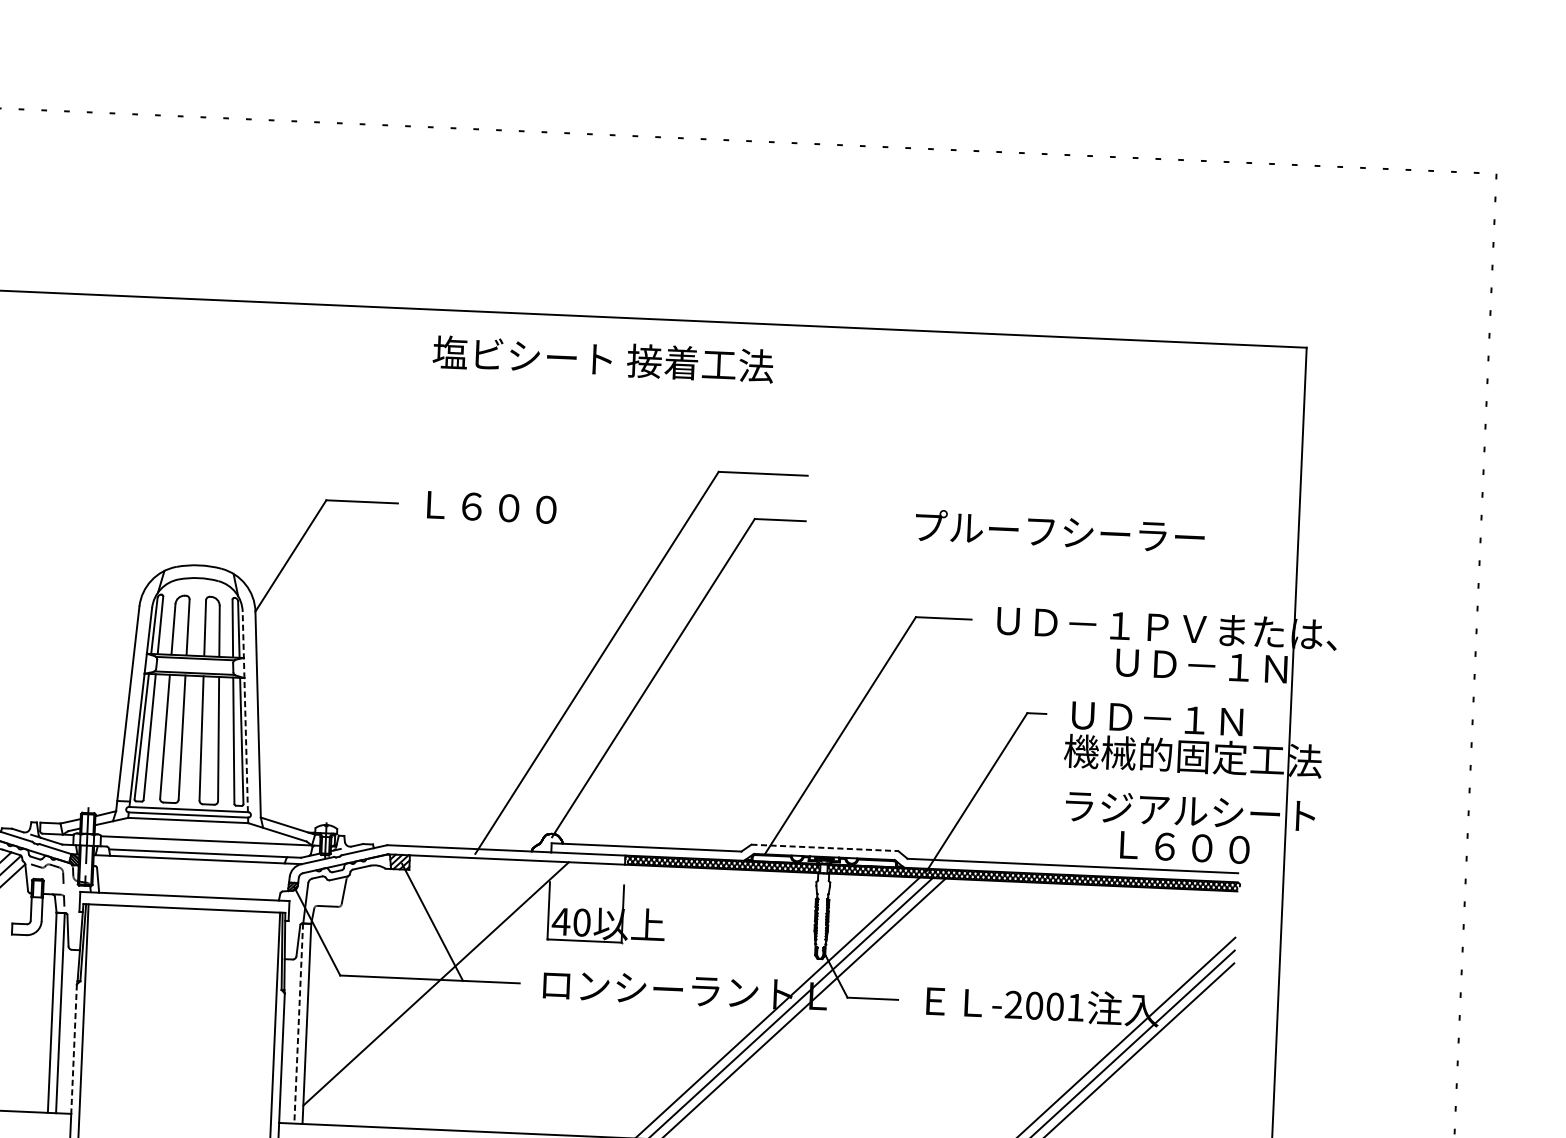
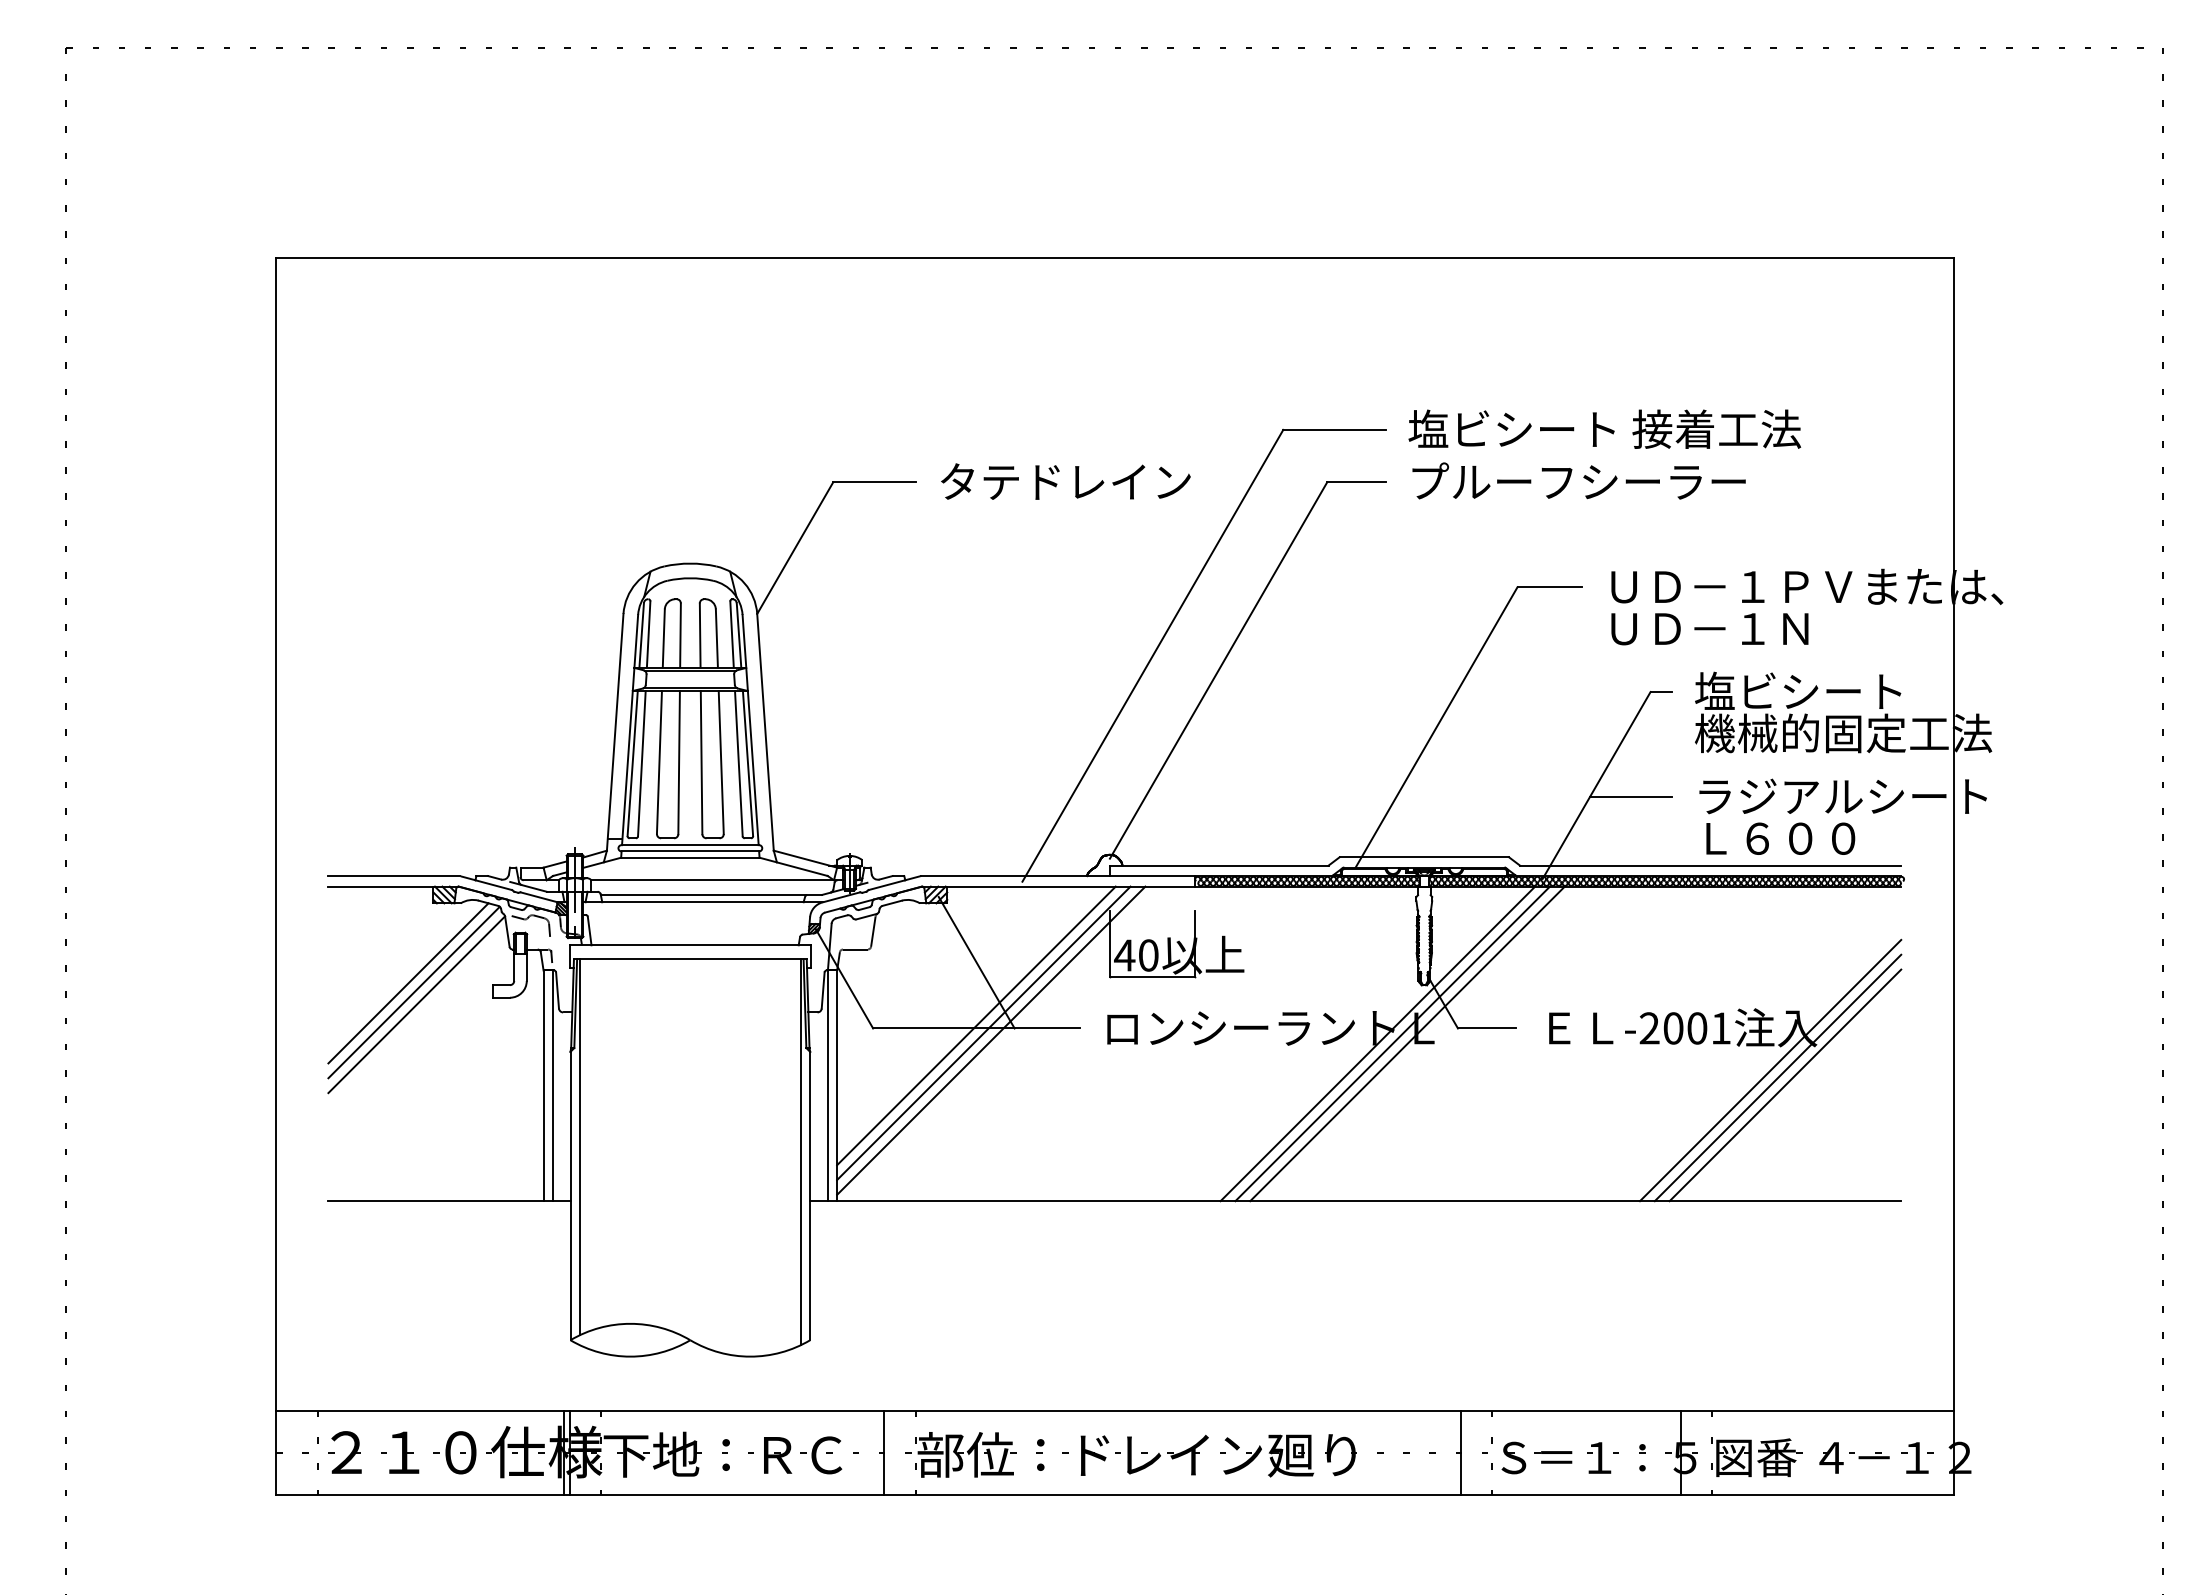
text: (603, 358) -> (1604, 428), moved
text: (527, 508) -> (1065, 481), Ｌ６００ -> タテドレイン
text: (1059, 530) -> (1578, 480), moved
text: (1201, 666) -> (1709, 629), moved
line: (245, 711) -> (750, 729), dashed -> solid
text: (1155, 717) -> (1798, 690), ＵＤ－１Ｎ -> 塩ビシート
line: (1006, 803) -> (1631, 796), added
text: (1184, 847) -> (1780, 838), moved
line: (824, 848) -> (1424, 857), dashed -> solid
line: (430, 976) -> (976, 1025), added
line: (442, 990) -> (991, 1040), added
line: (298, 1024) -> (827, 1086), dashed -> solid
line: (74, 1049) -> (570, 1126), dashed -> solid

